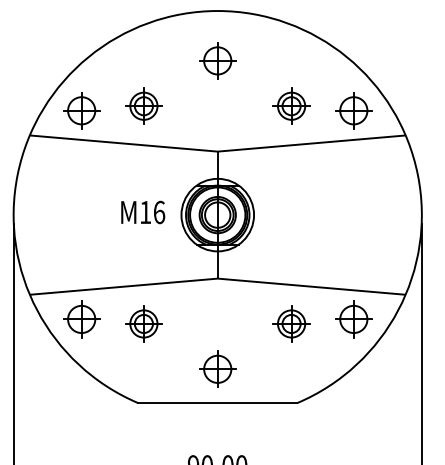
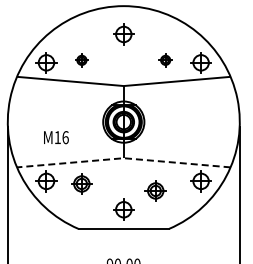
part: (143, 106) -> (81, 60), size x0.6
part: (291, 106) -> (165, 60), size x0.6
text: (143, 212) -> (56, 137), moved
line: (217, 279) -> (123, 158), solid -> dashed
part: (291, 323) -> (155, 190), moved

